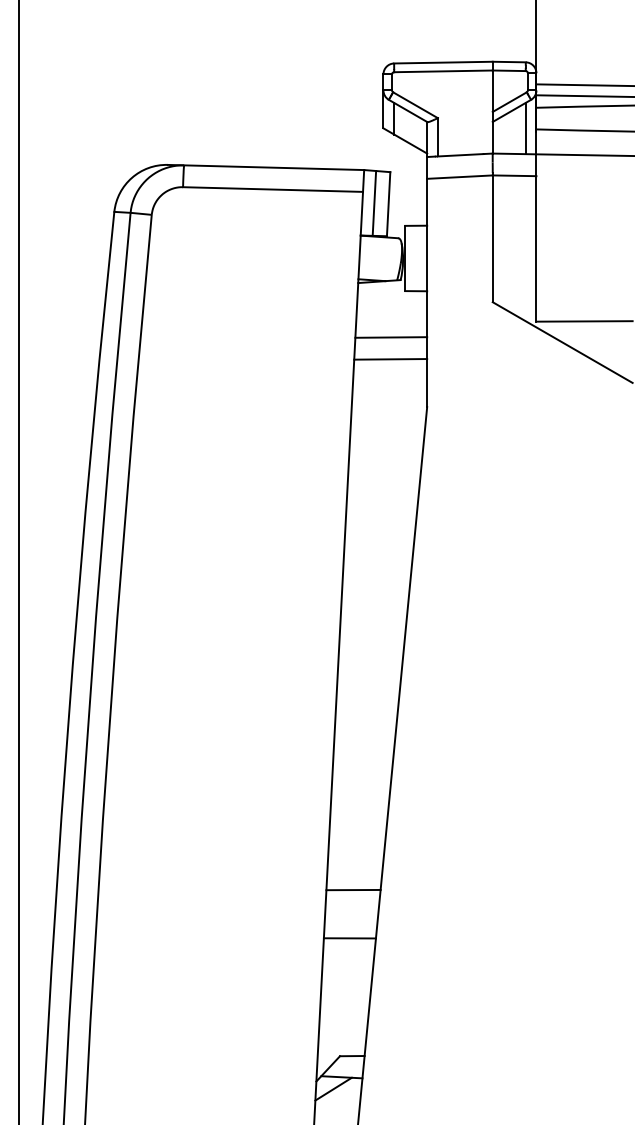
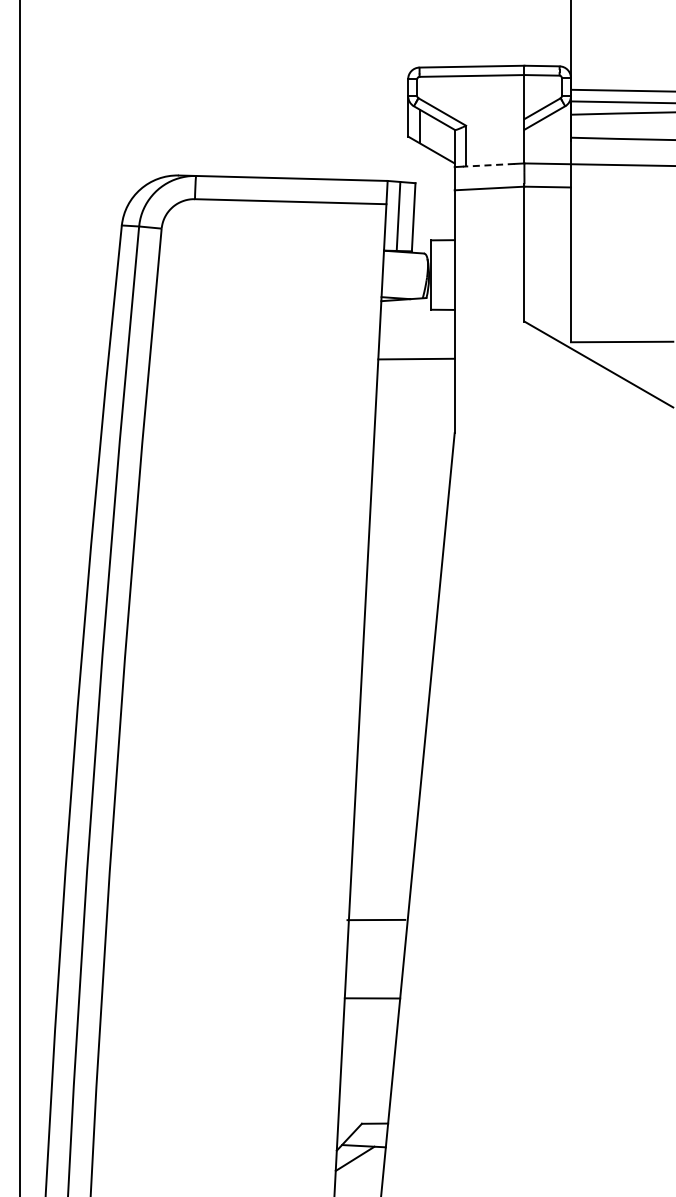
line: (525, 128) -> (559, 136), removed
line: (459, 155) -> (489, 165), solid -> dashed
line: (390, 359) -> (415, 382), removed
line: (353, 889) -> (376, 919), moved

